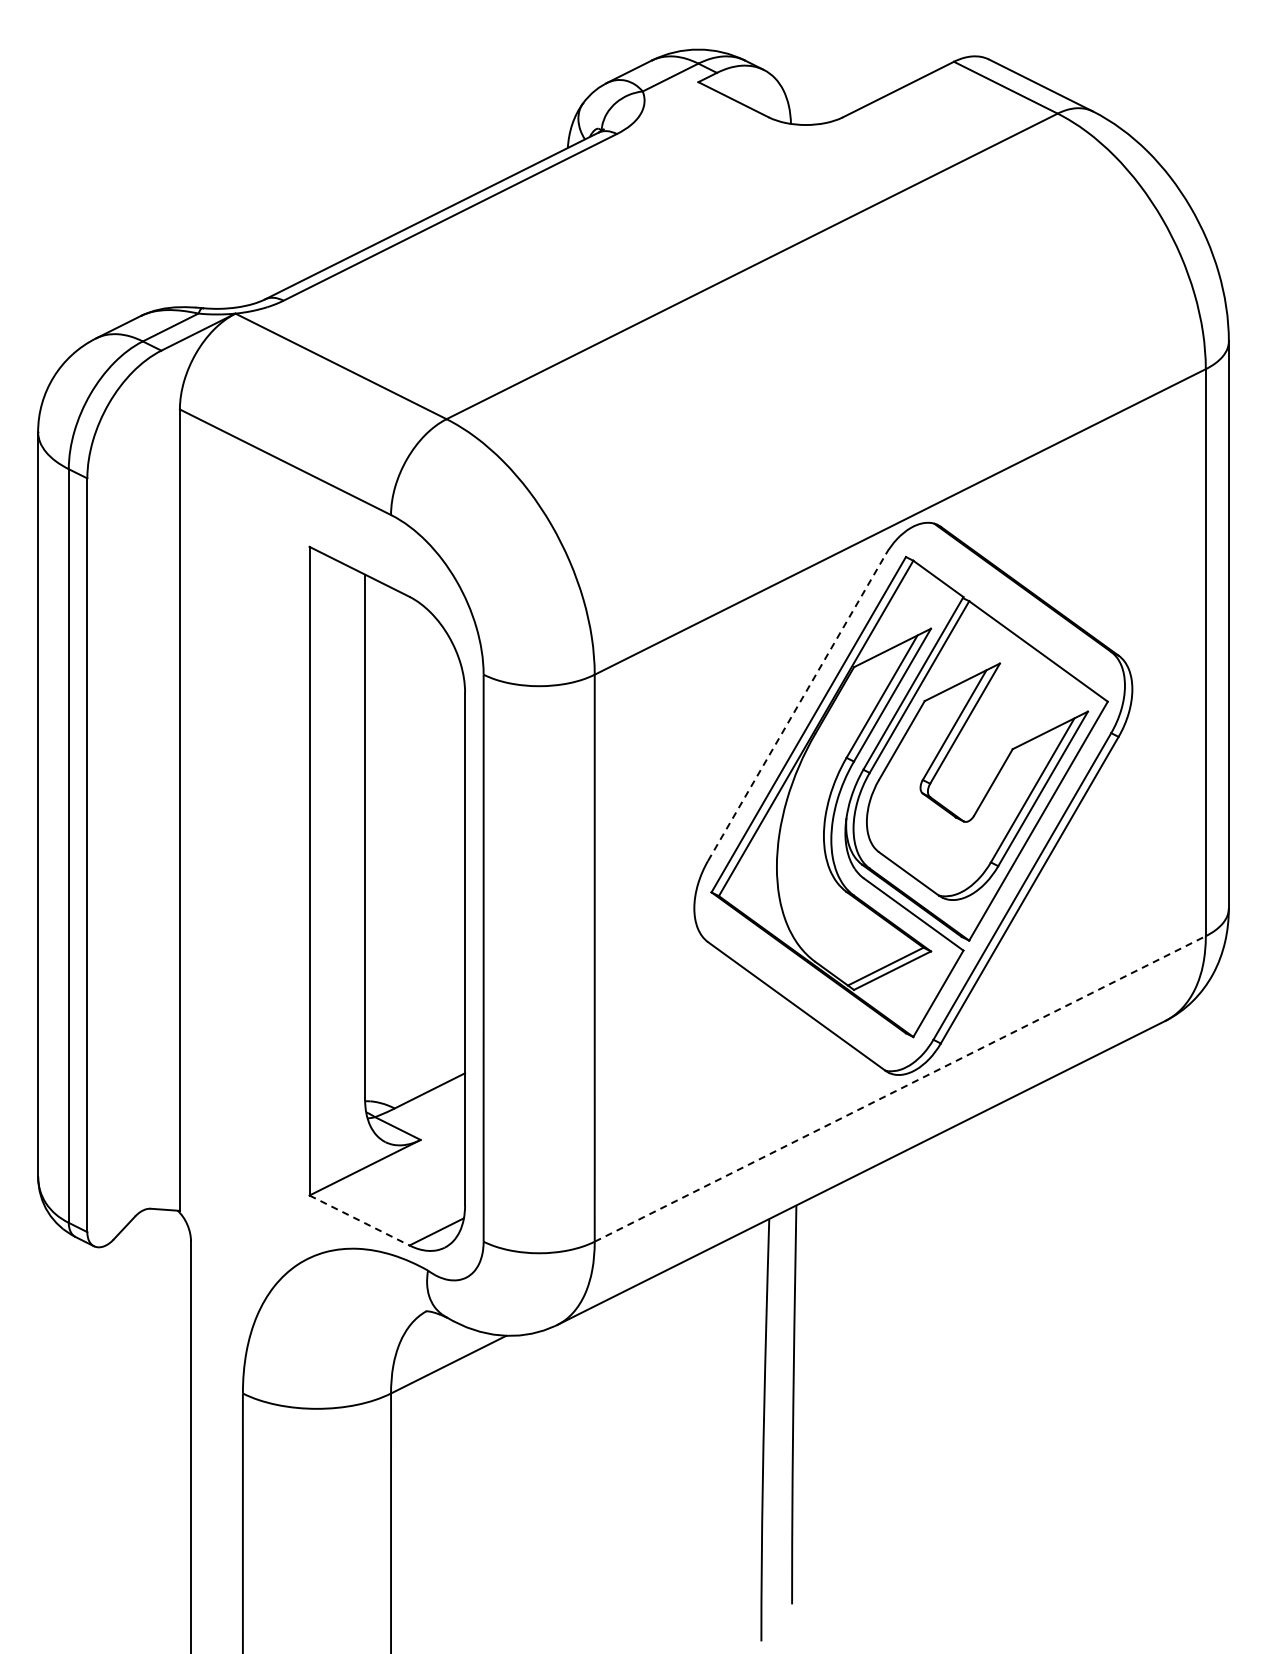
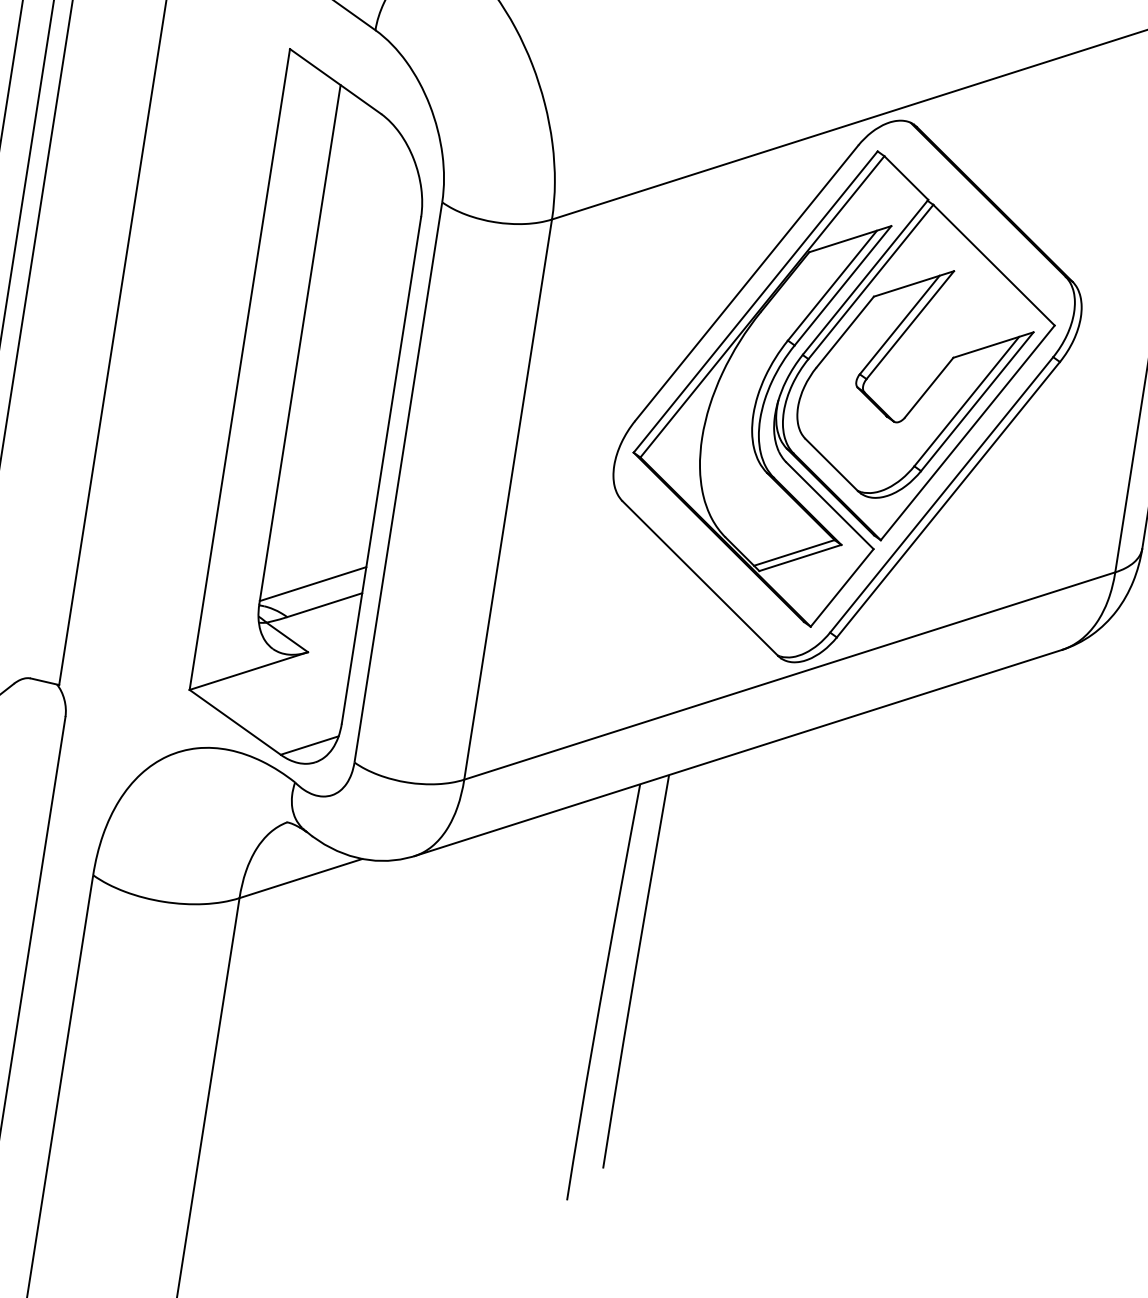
line: (797, 707) -> (747, 283), dashed -> solid
line: (415, 1071) -> (313, 583), added
line: (900, 1088) -> (790, 675), dashed -> solid
line: (359, 1220) -> (235, 722), dashed -> solid

